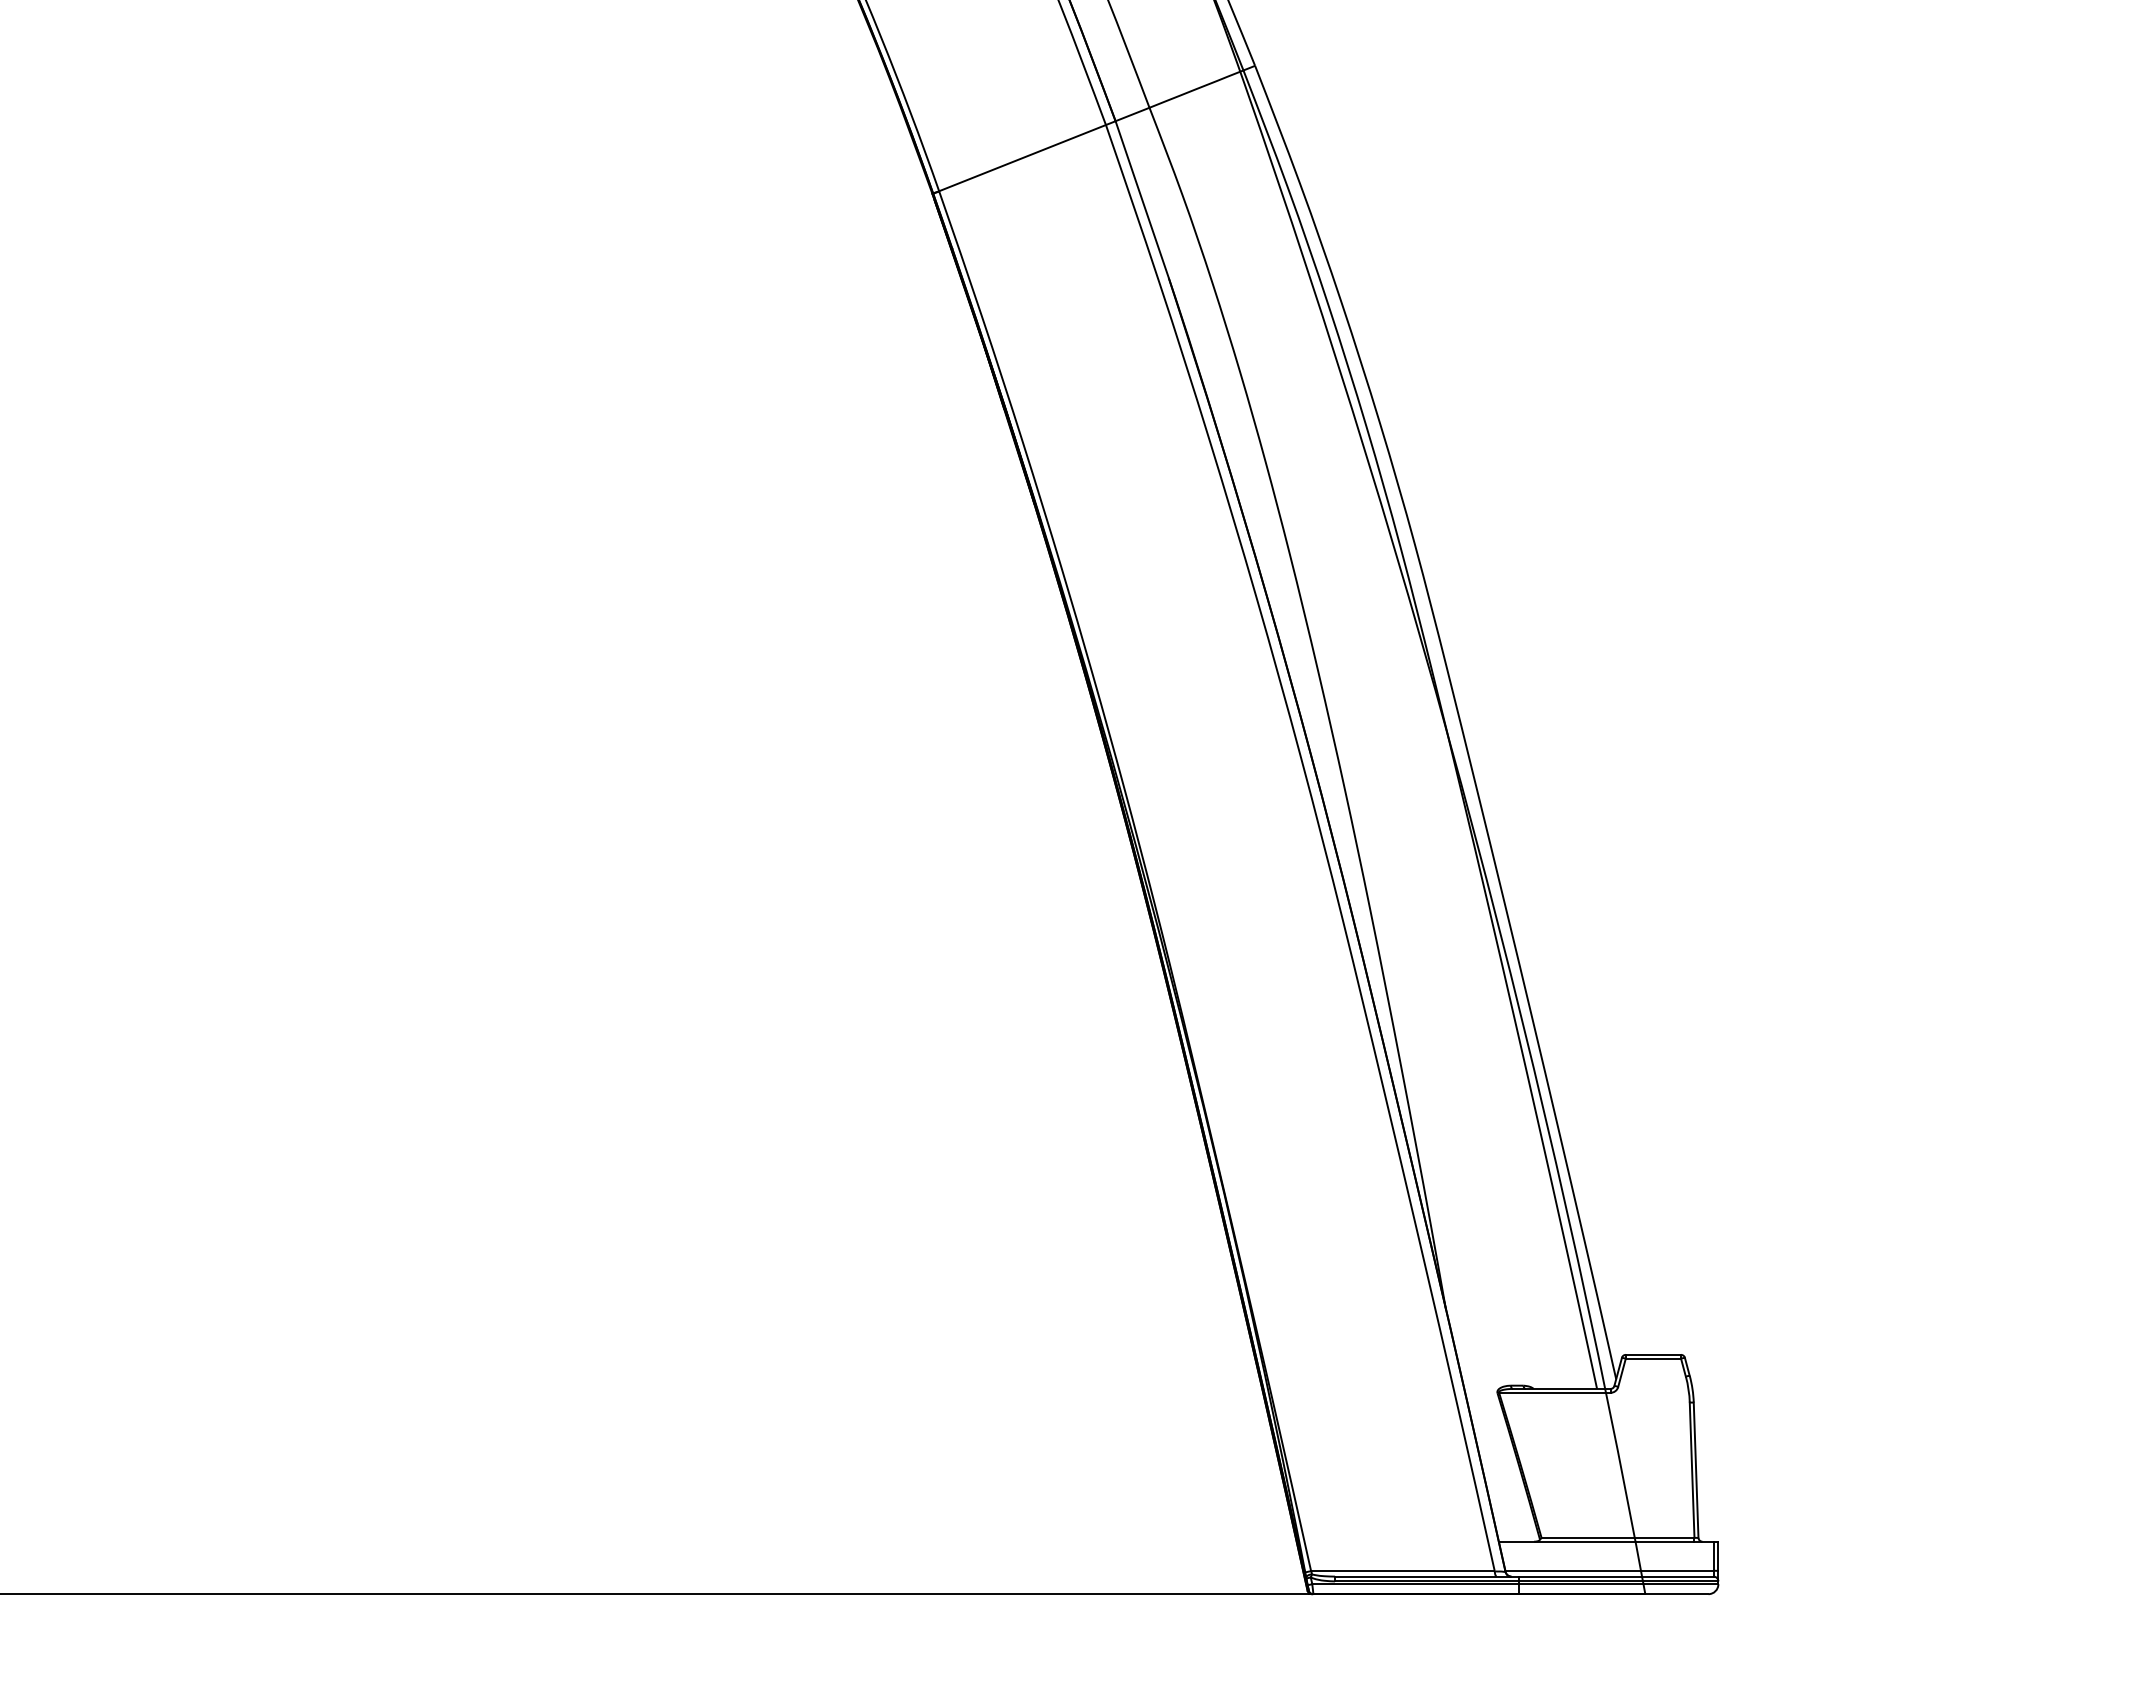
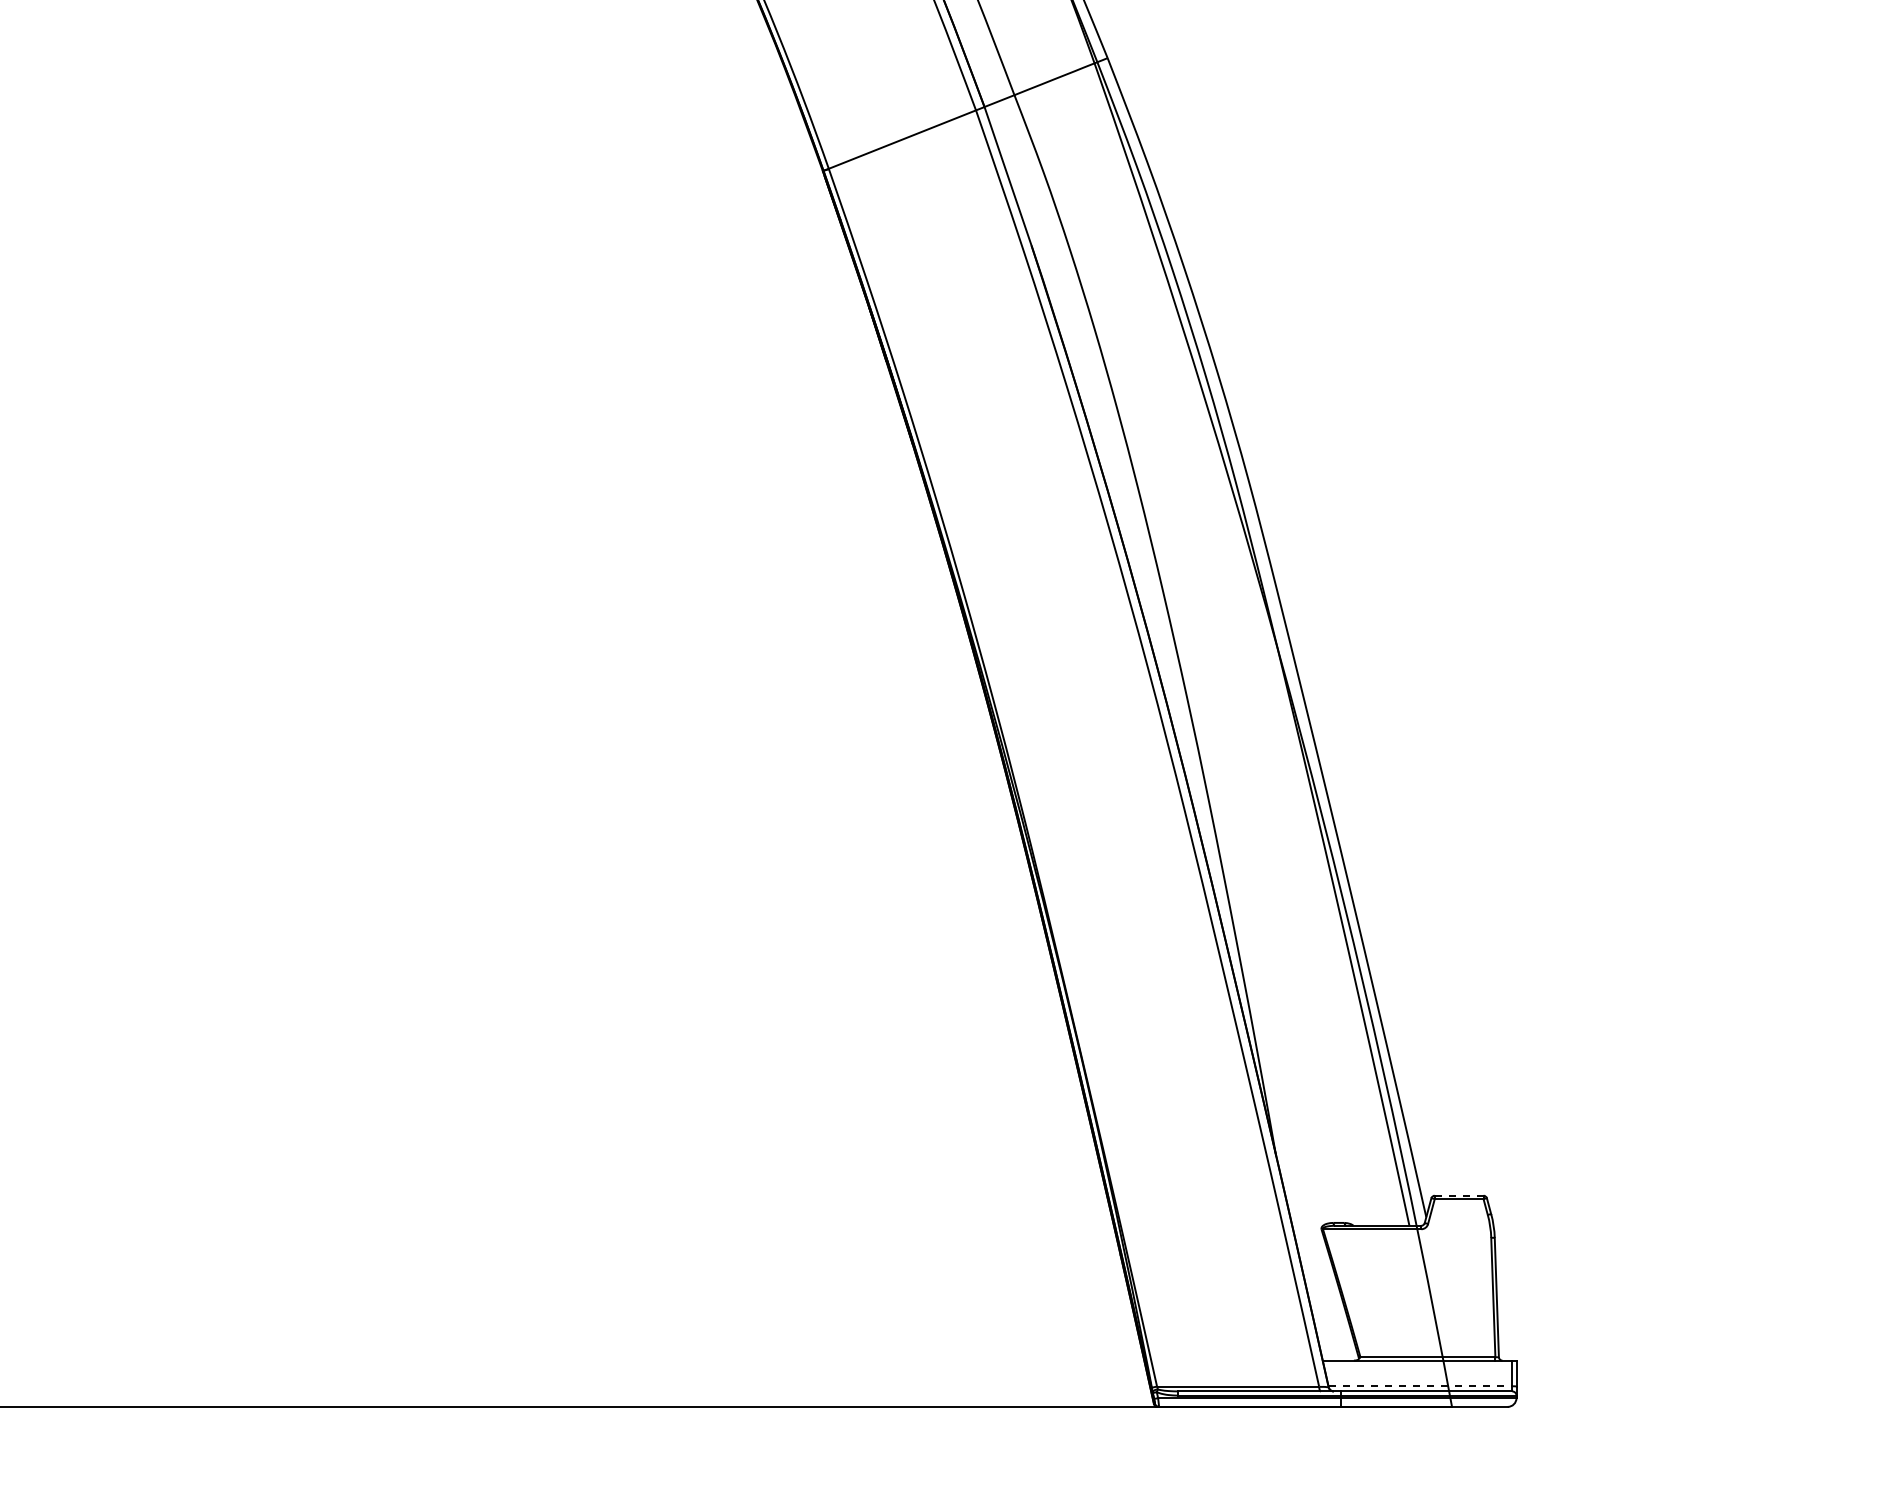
line: (1653, 1354) -> (1459, 1195), solid -> dashed
line: (1609, 1570) -> (1420, 1386), solid -> dashed

